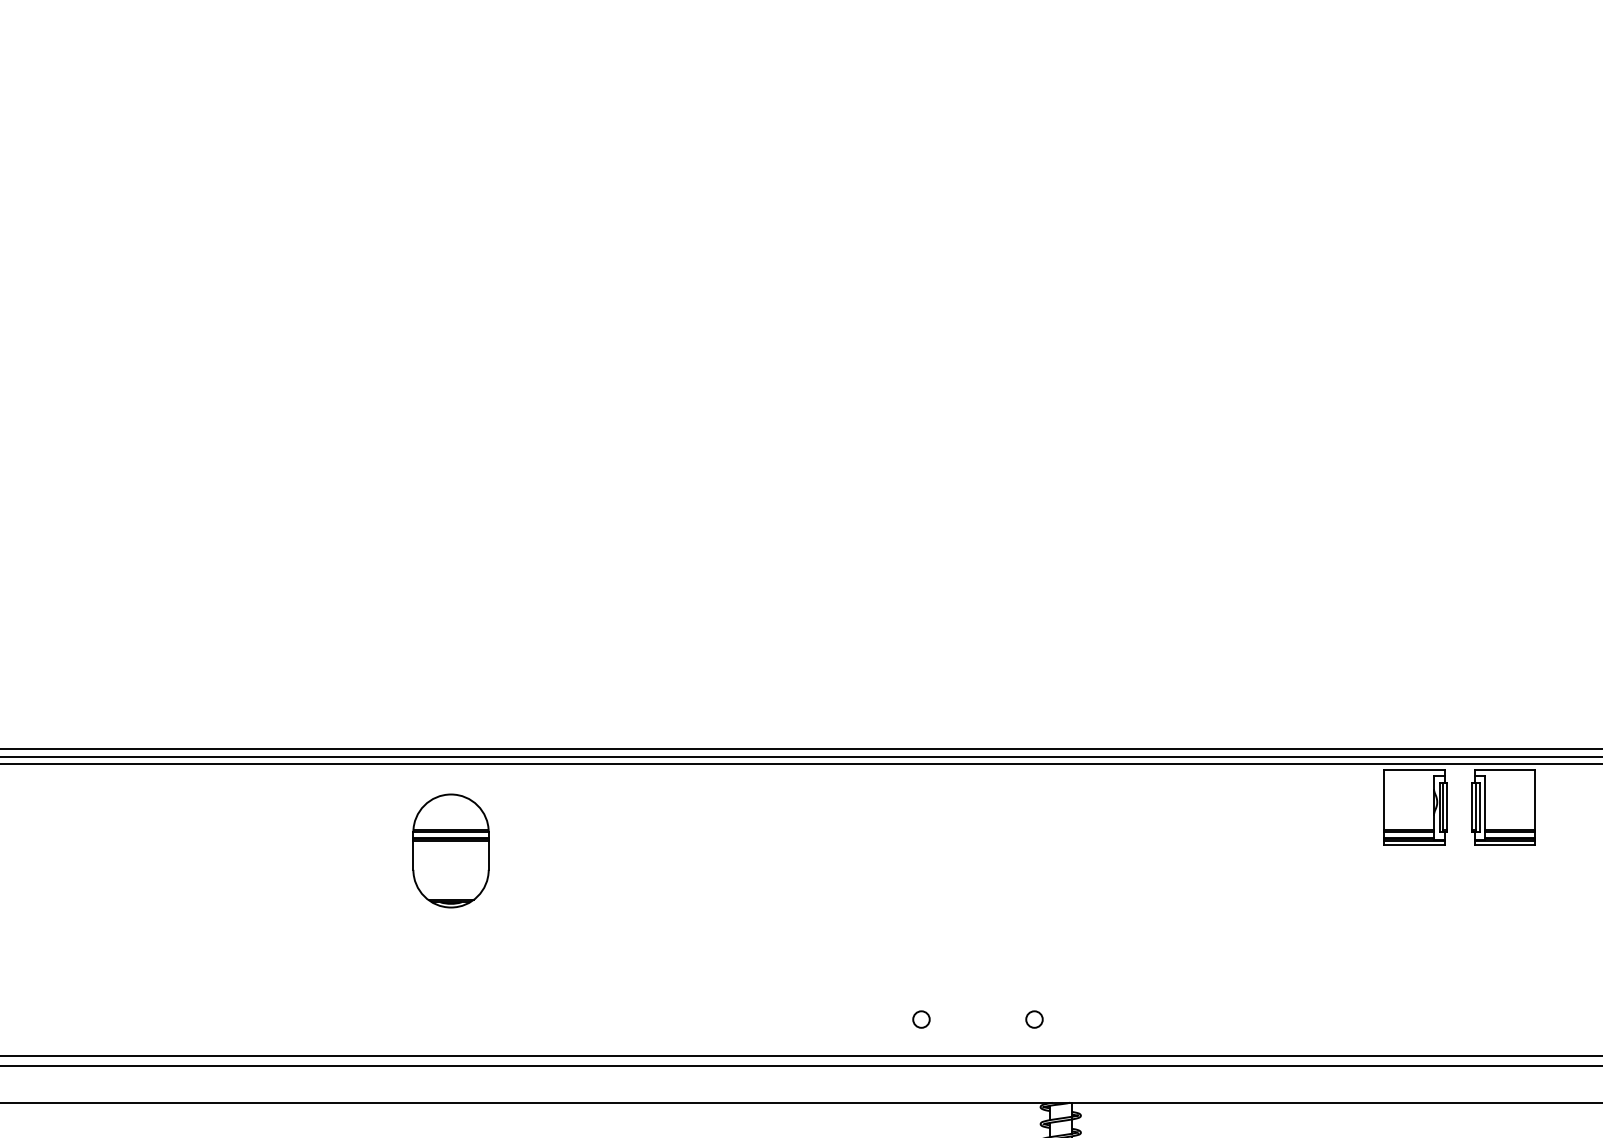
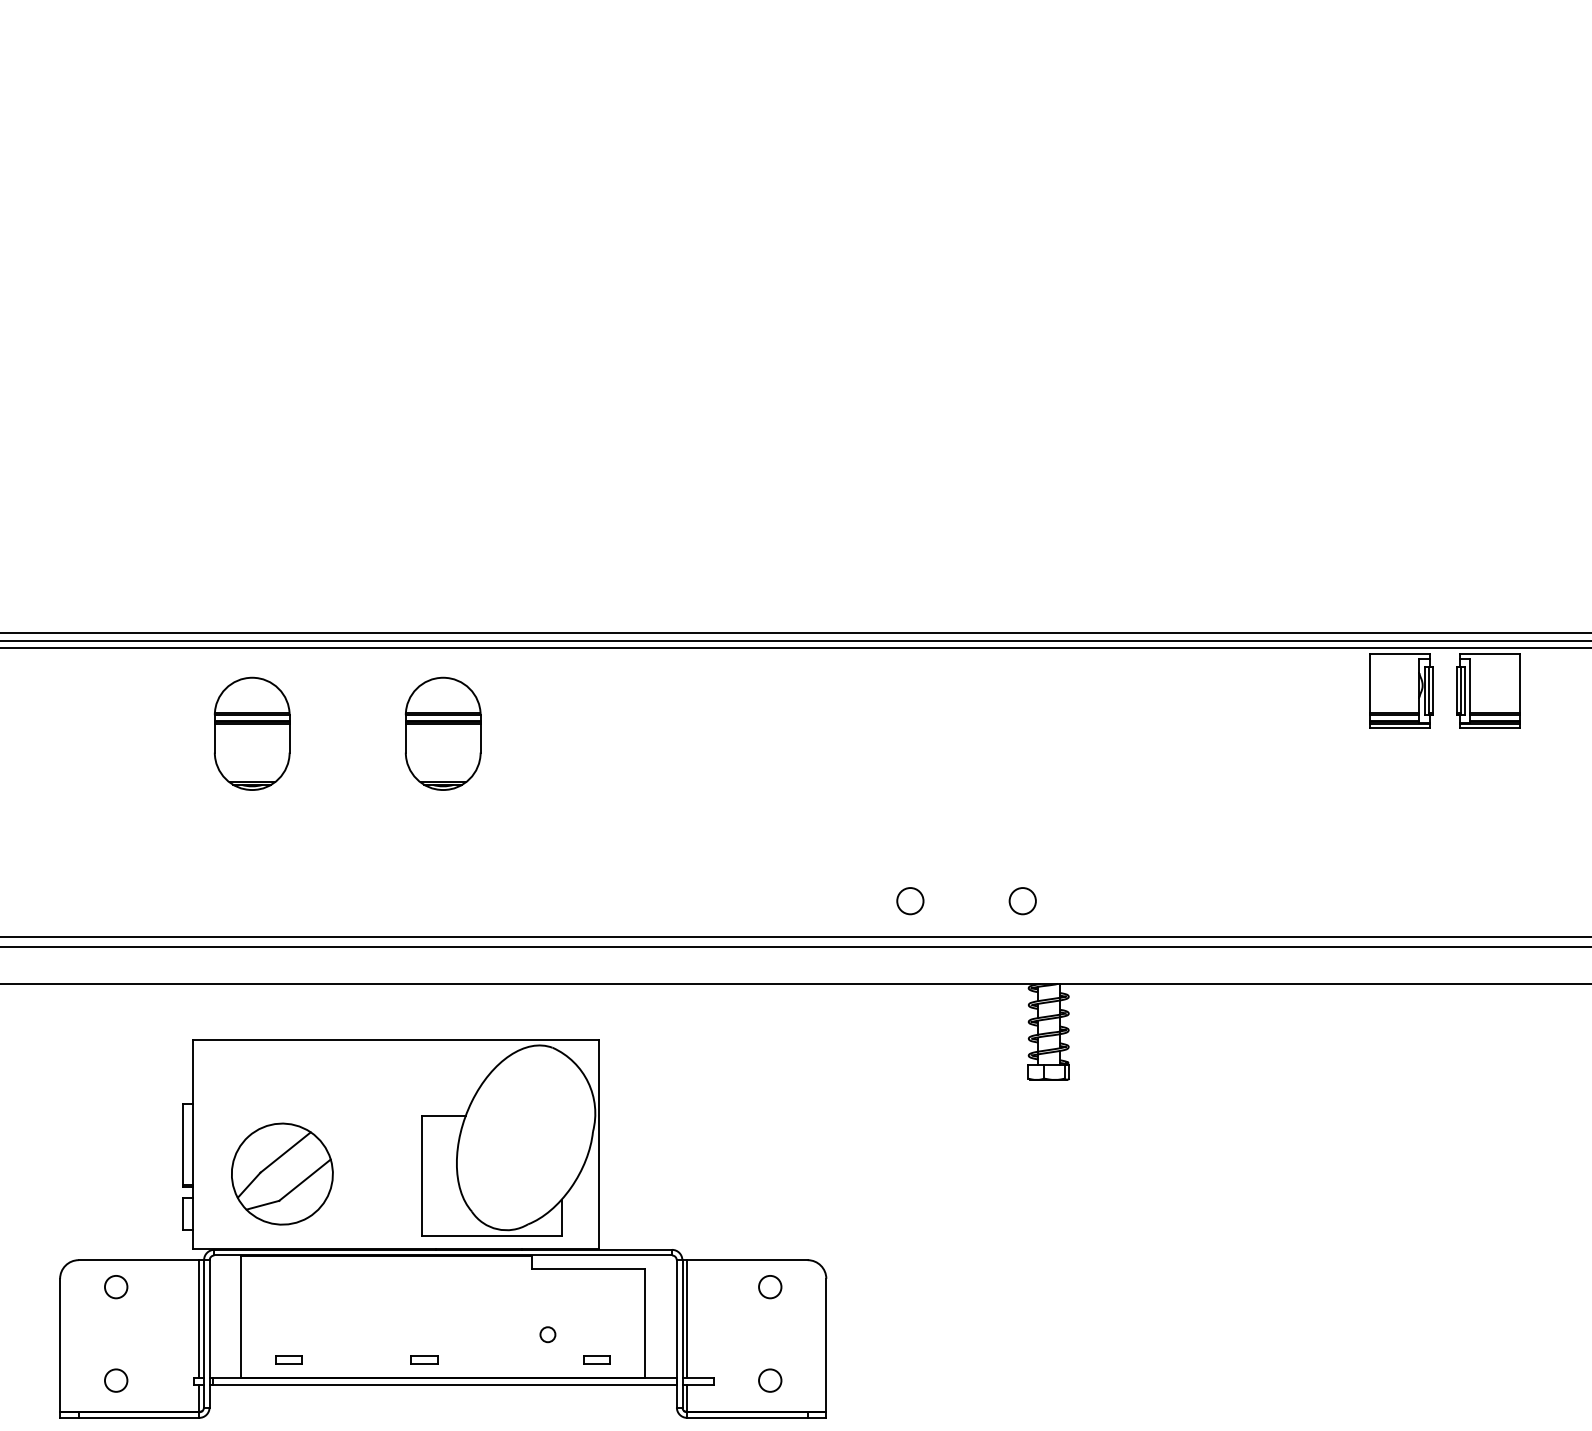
part: (258, 850) -> (251, 733), added
circle: (921, 1019) -> (910, 901), size x1.6
circle: (1034, 1019) -> (1022, 901), size x1.6

